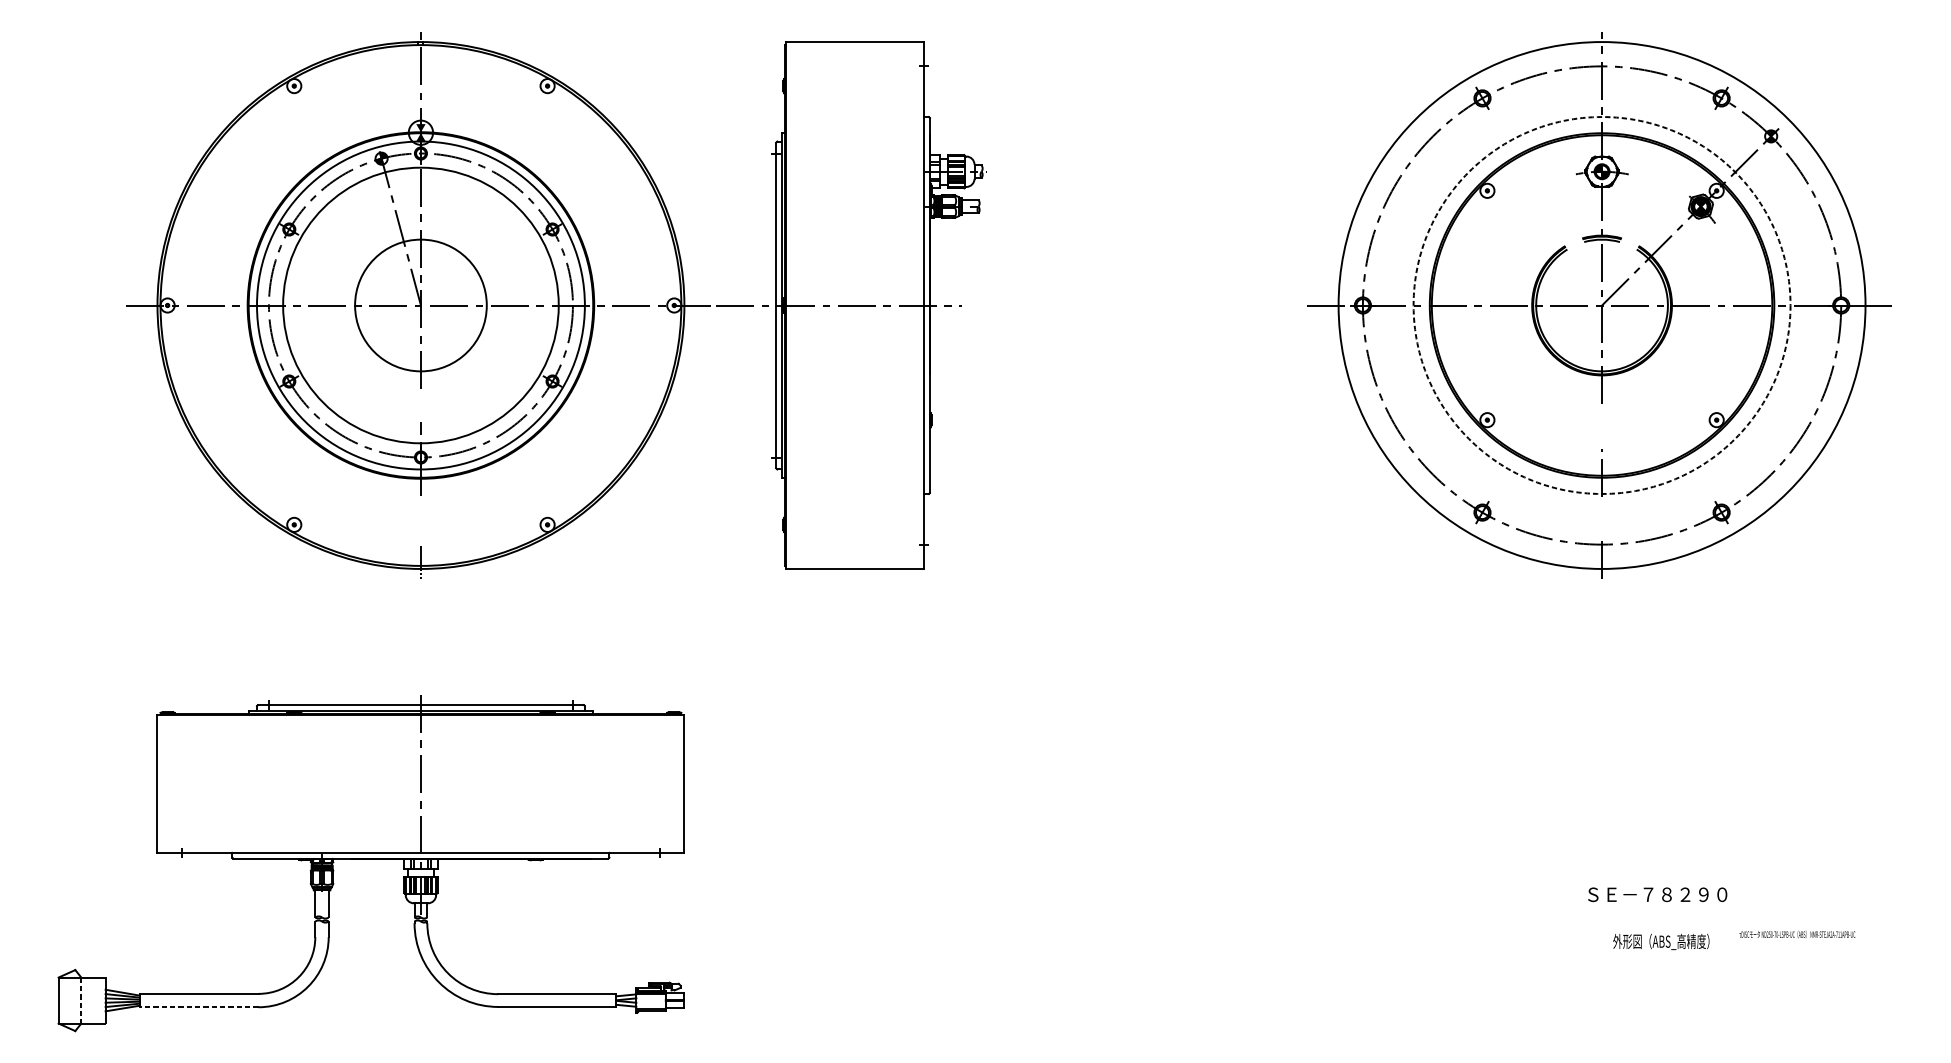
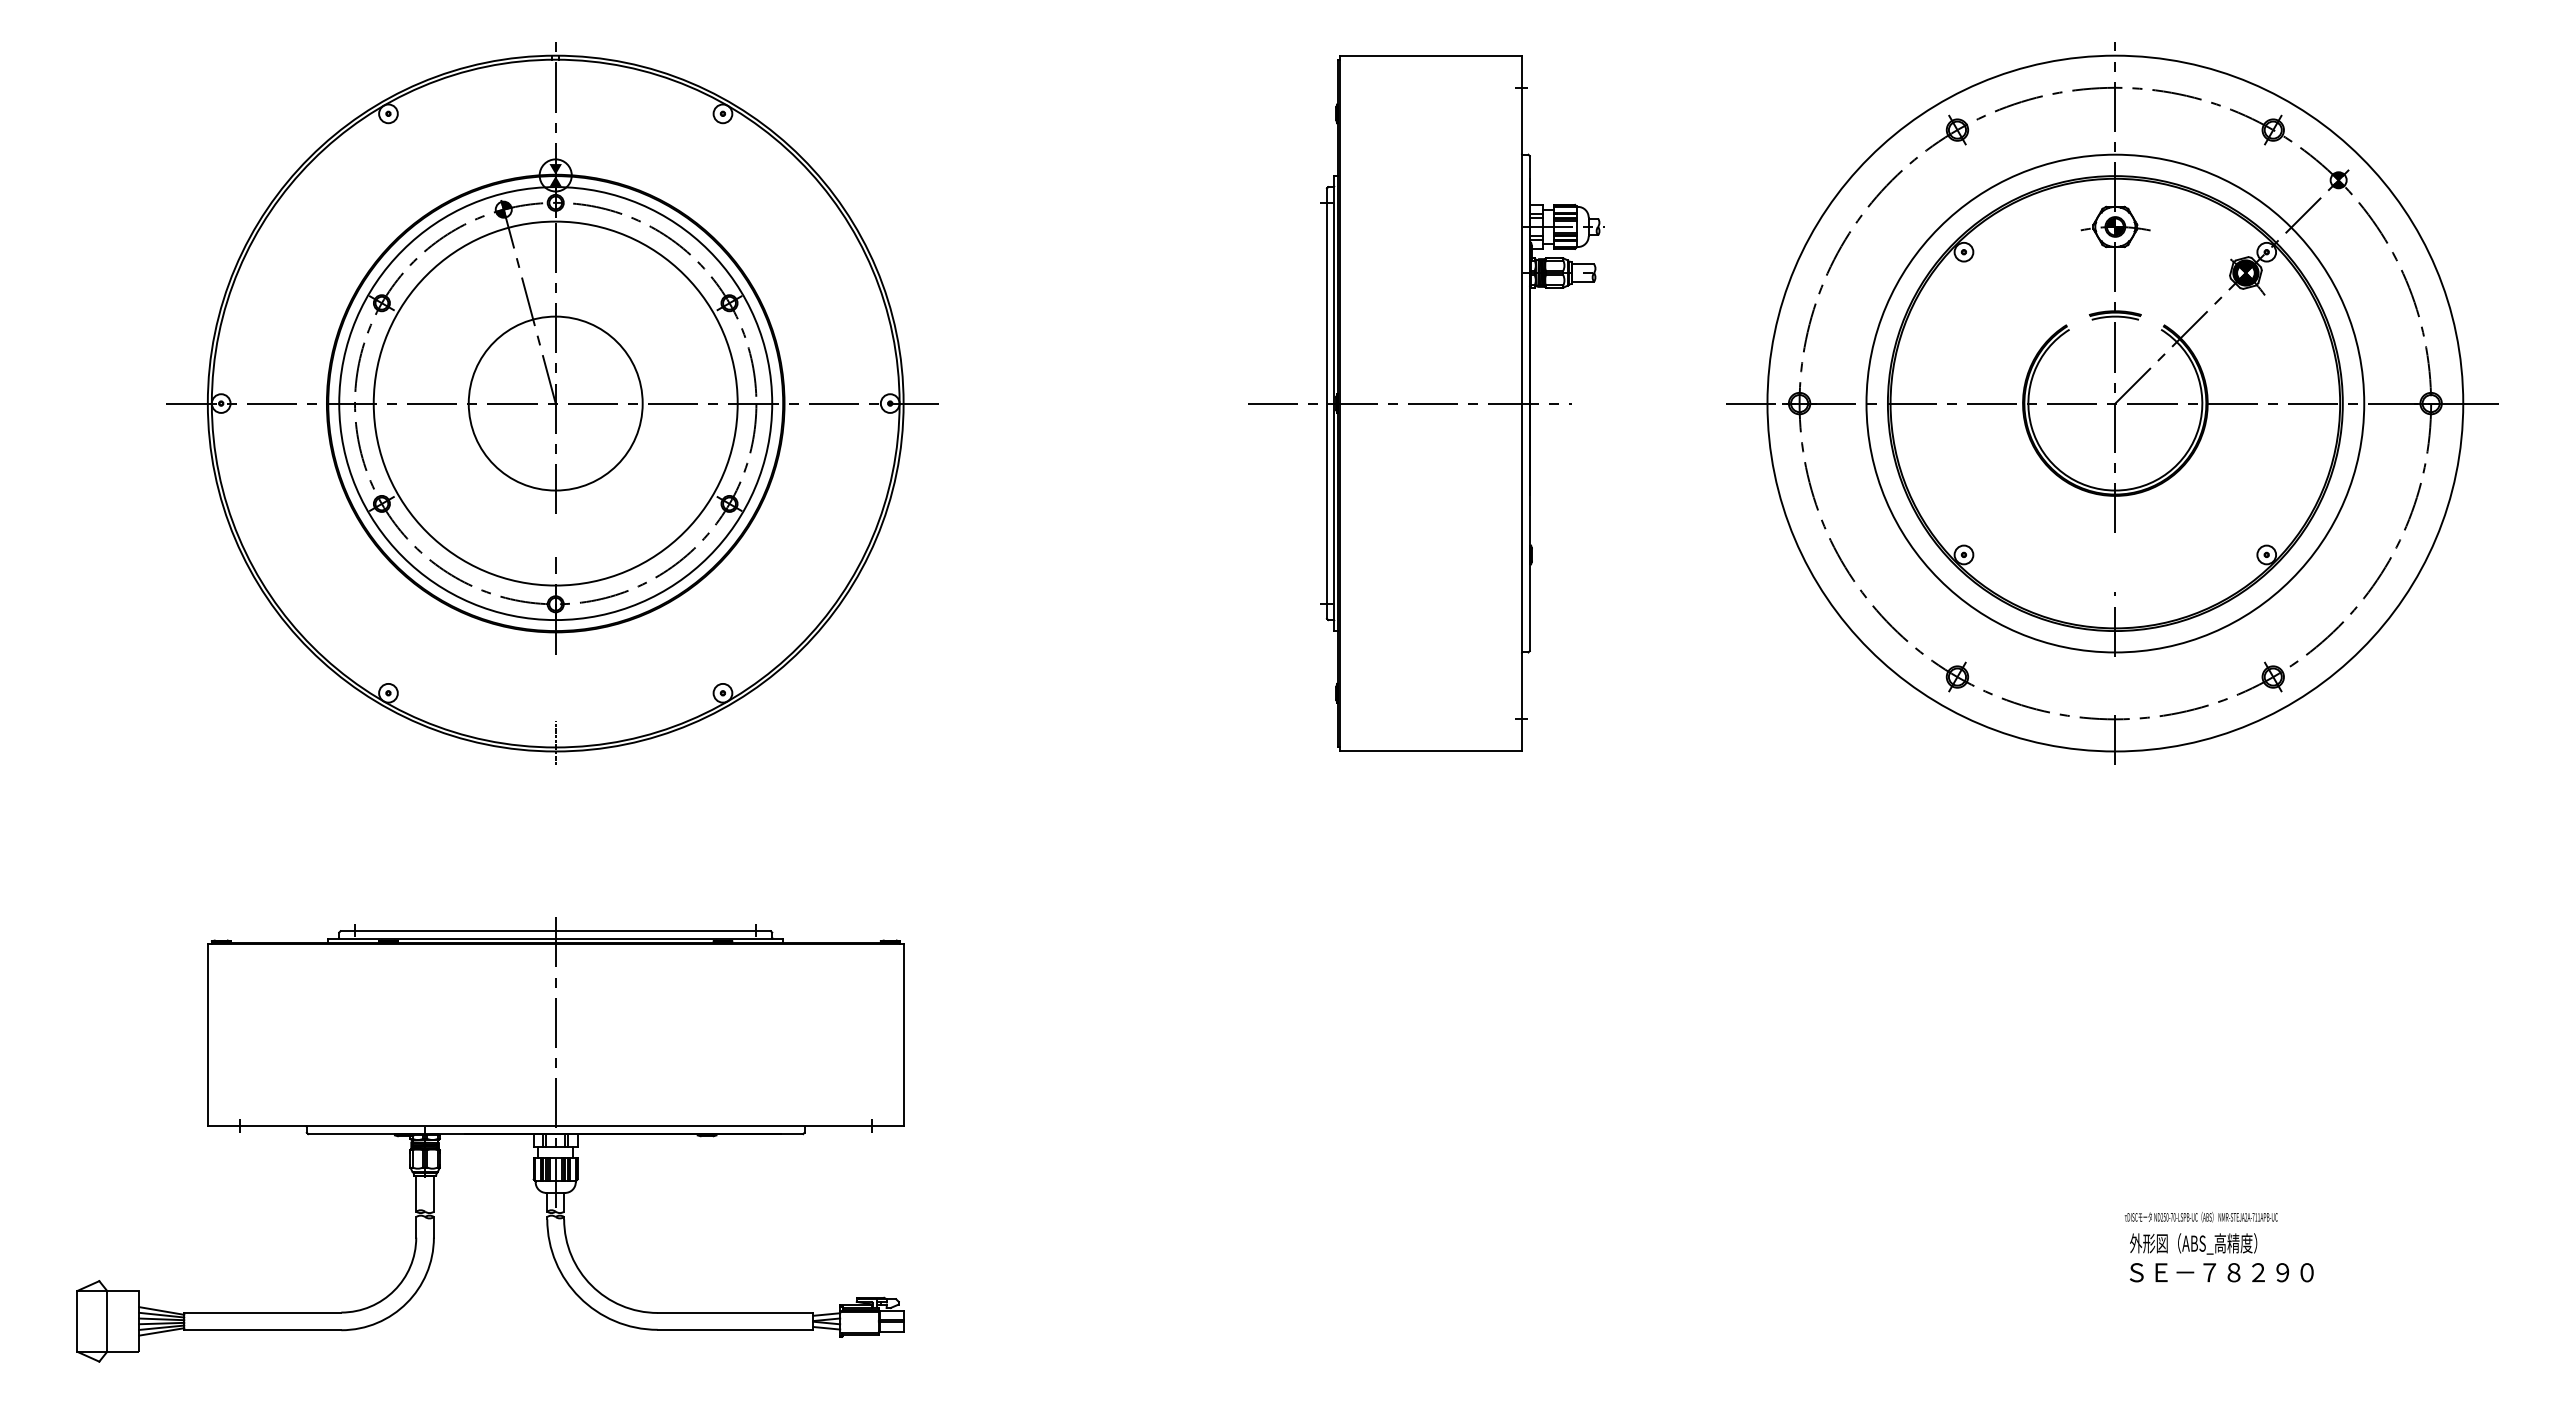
part: (851, 305) -> (1426, 403), moved
circle: (1602, 305) -> (2115, 403), dashed -> solid
text: (1657, 894) -> (2221, 1272), moved
text: (1796, 934) -> (2200, 1217), moved
line: (81, 1000) -> (107, 1321), dashed -> solid
line: (198, 1007) -> (262, 1330), dashed -> solid

